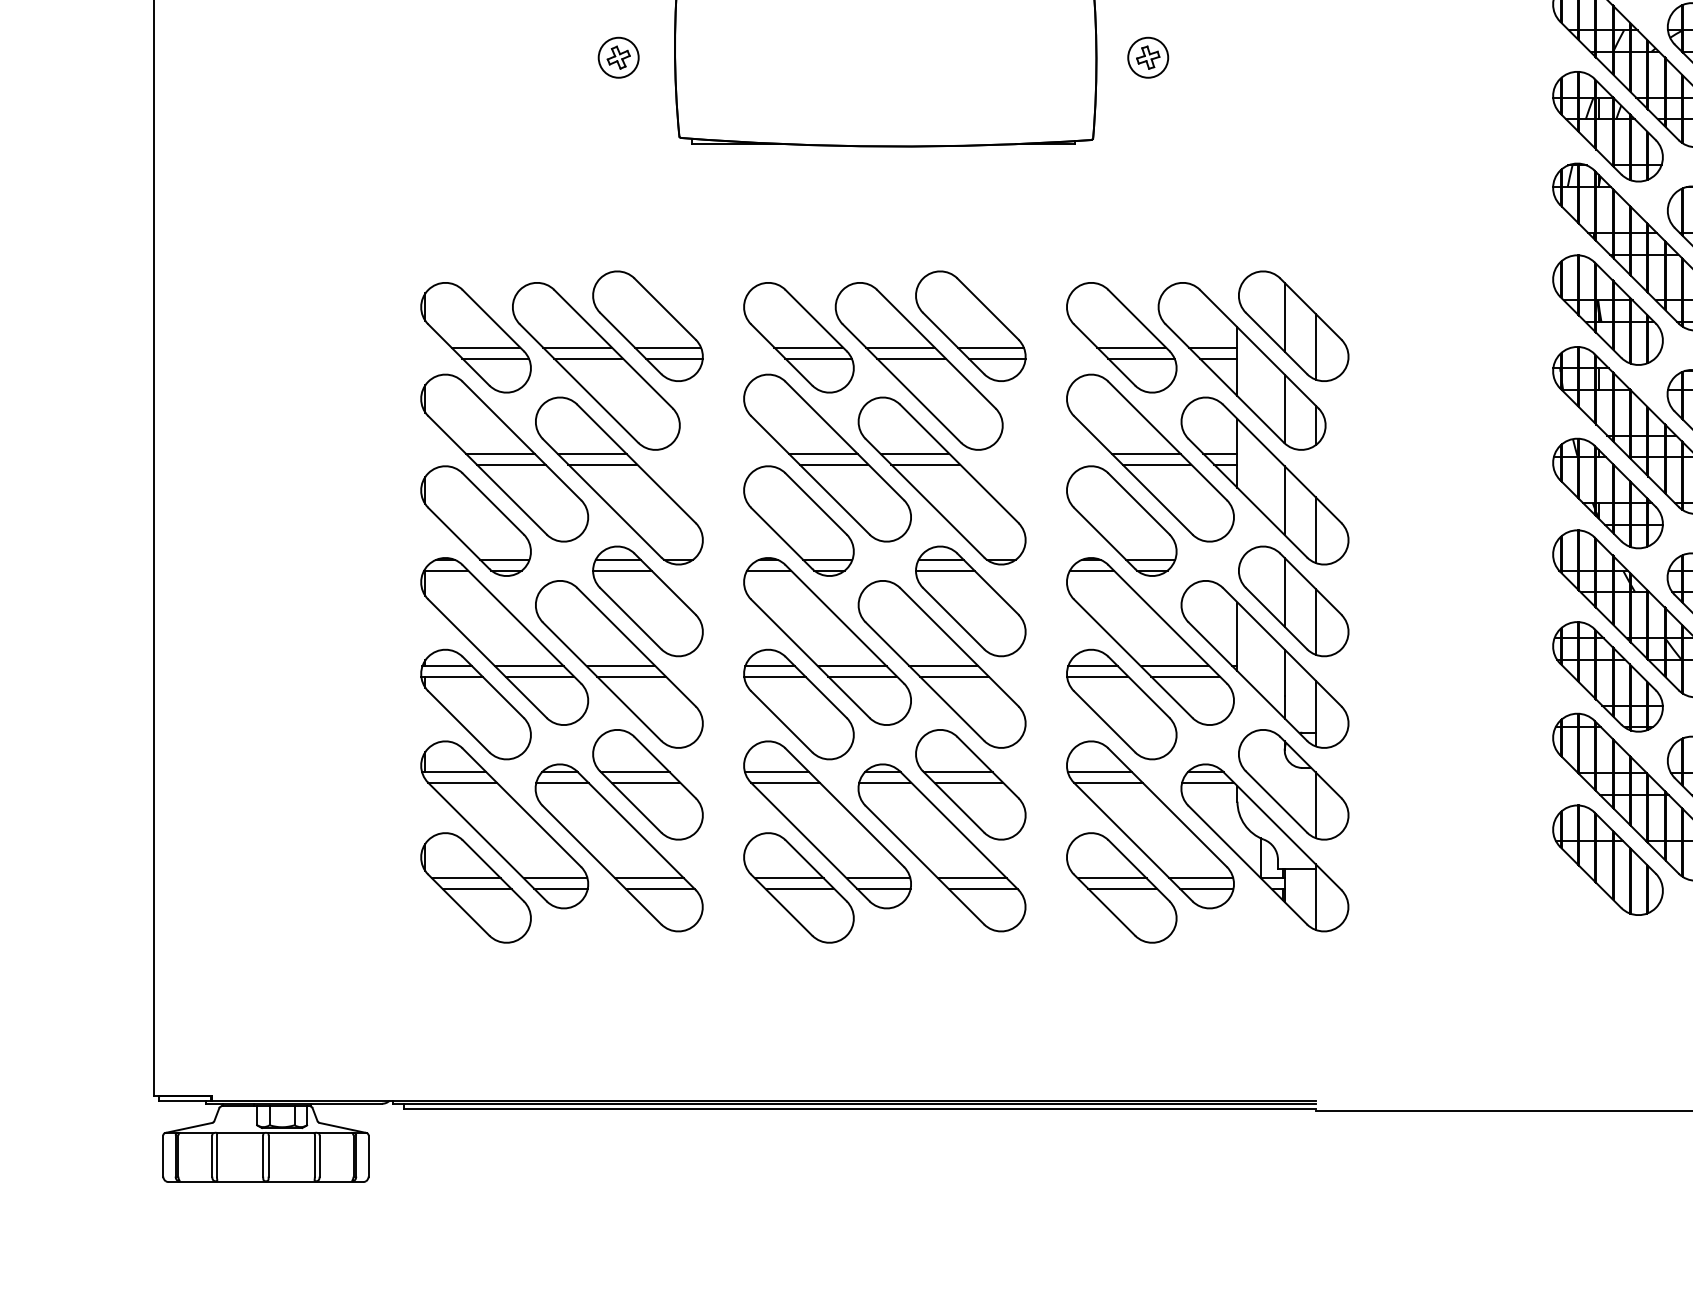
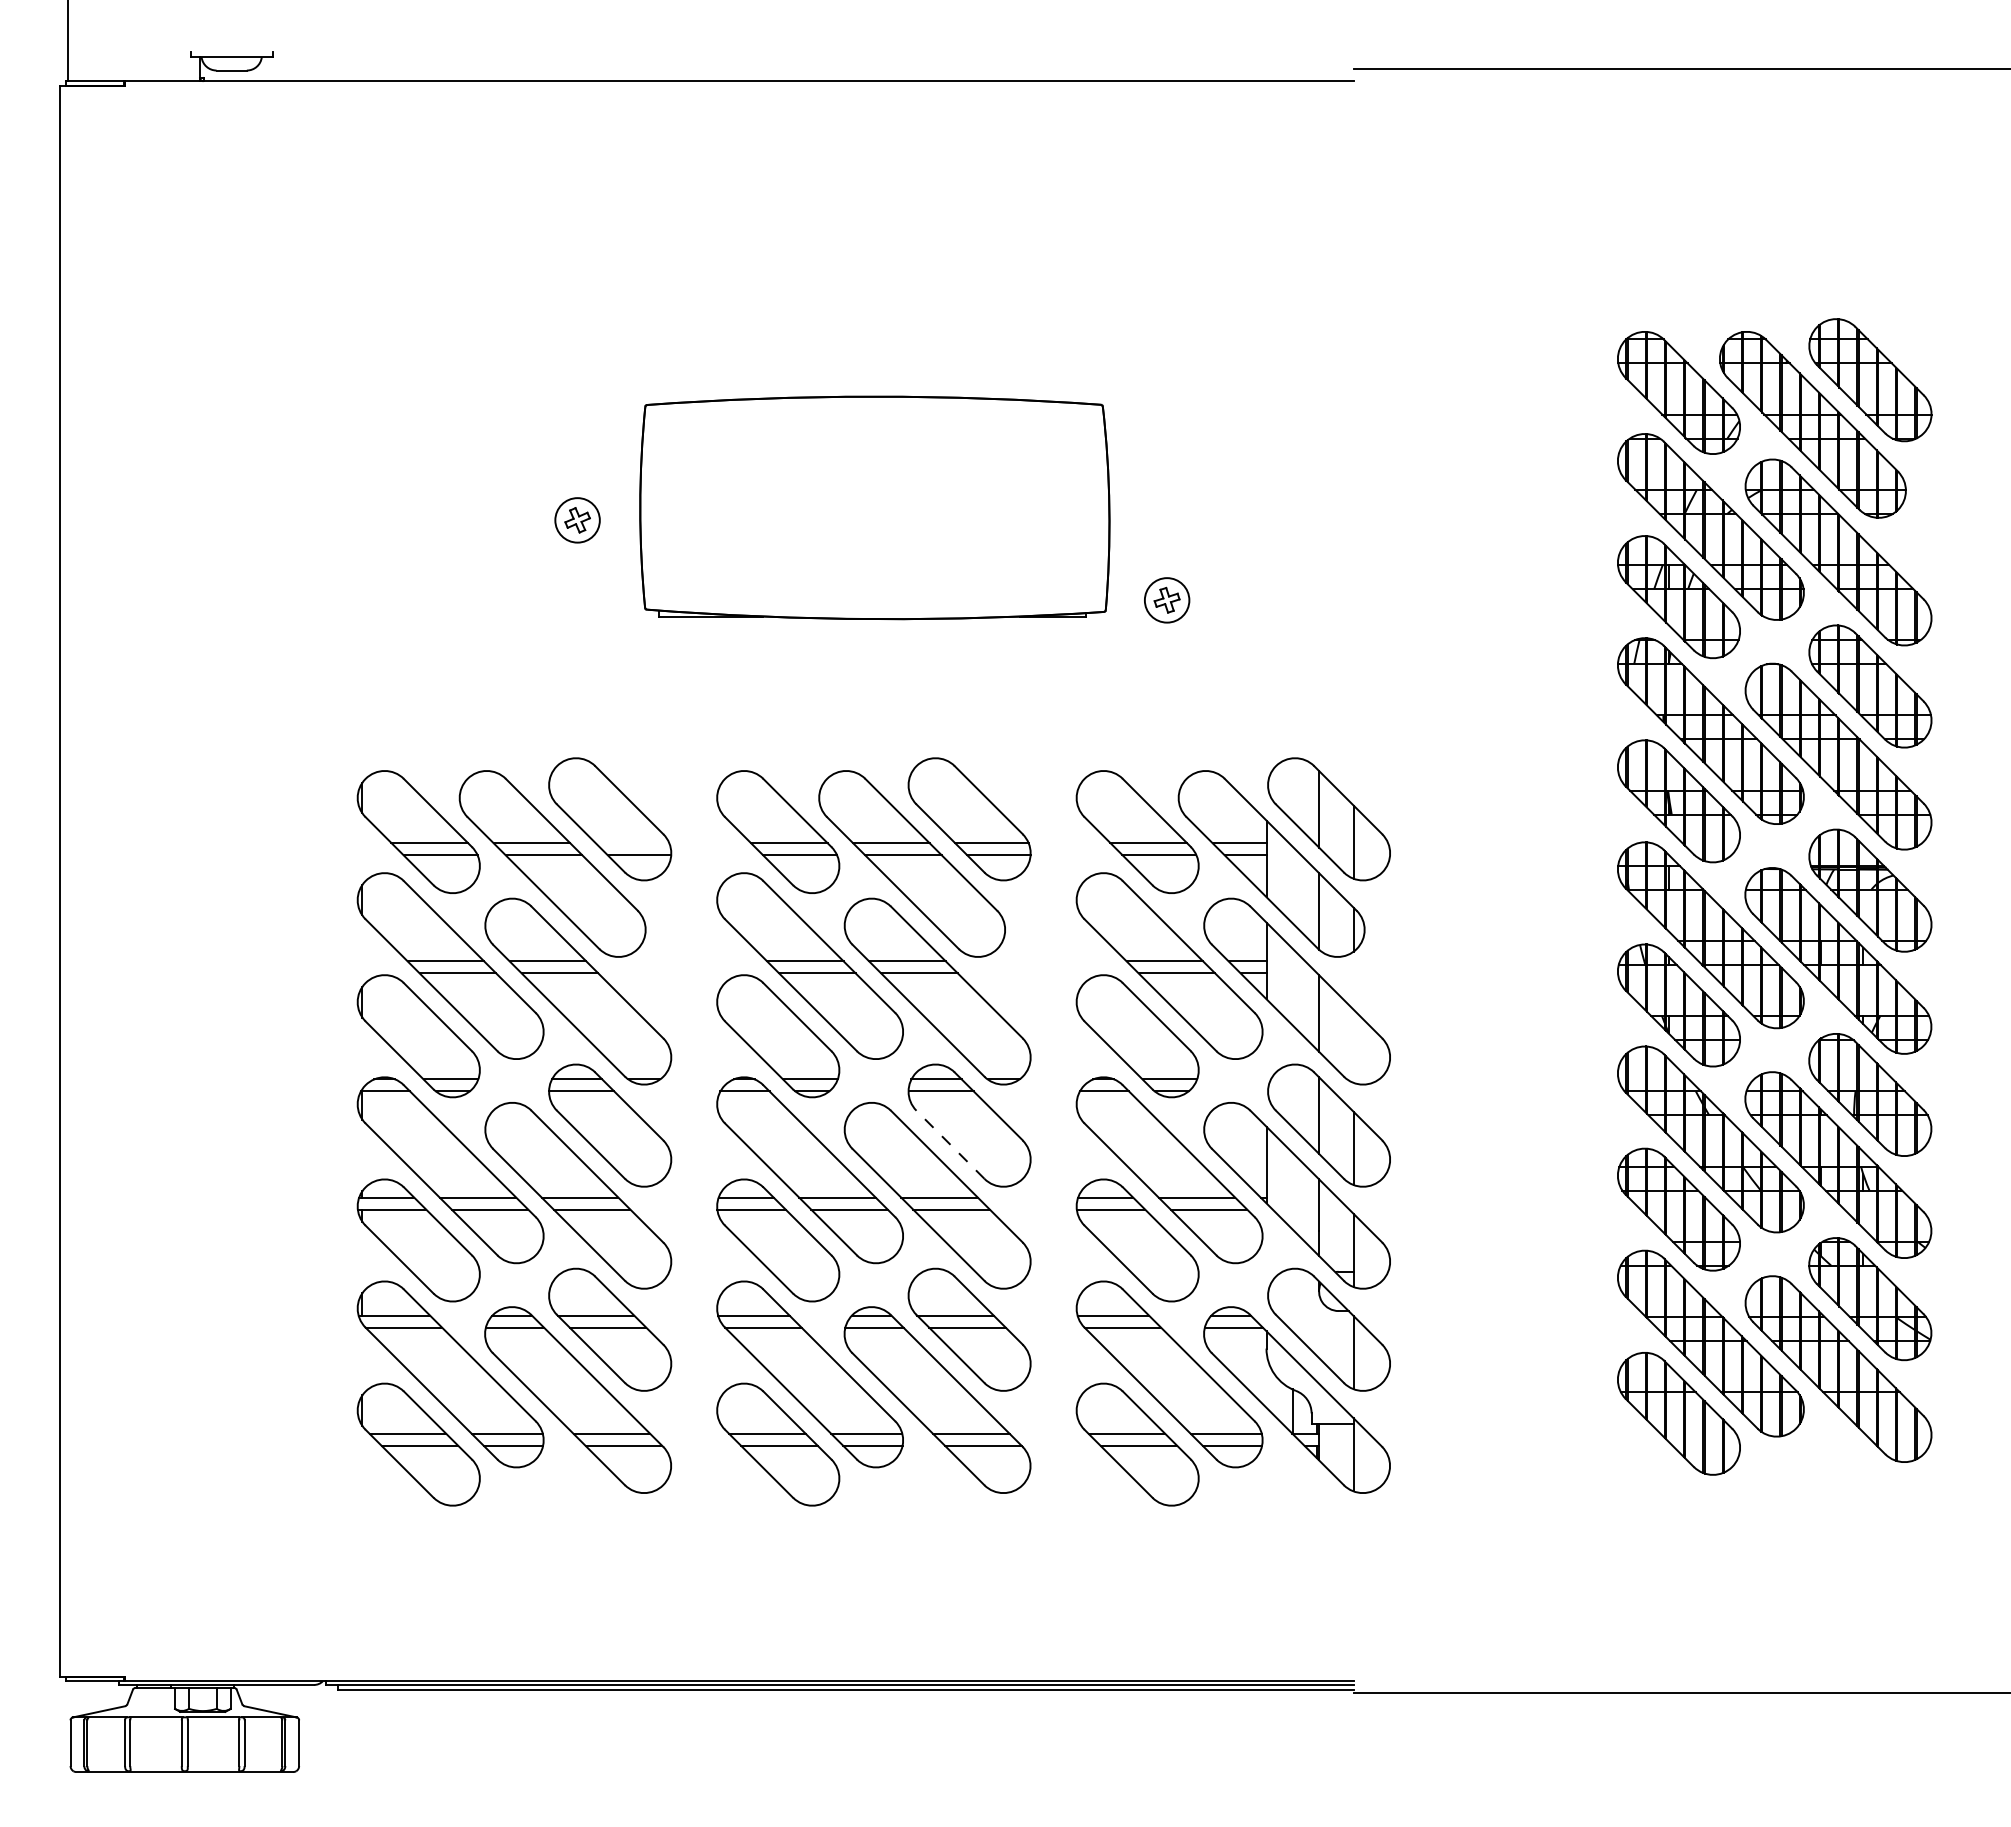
part: (1148, 57) -> (1167, 600), moved
line: (668, 348) -> (632, 843), removed
line: (1315, 529) -> (1353, 1045), removed
line: (953, 618) -> (950, 1144), solid -> dashed

